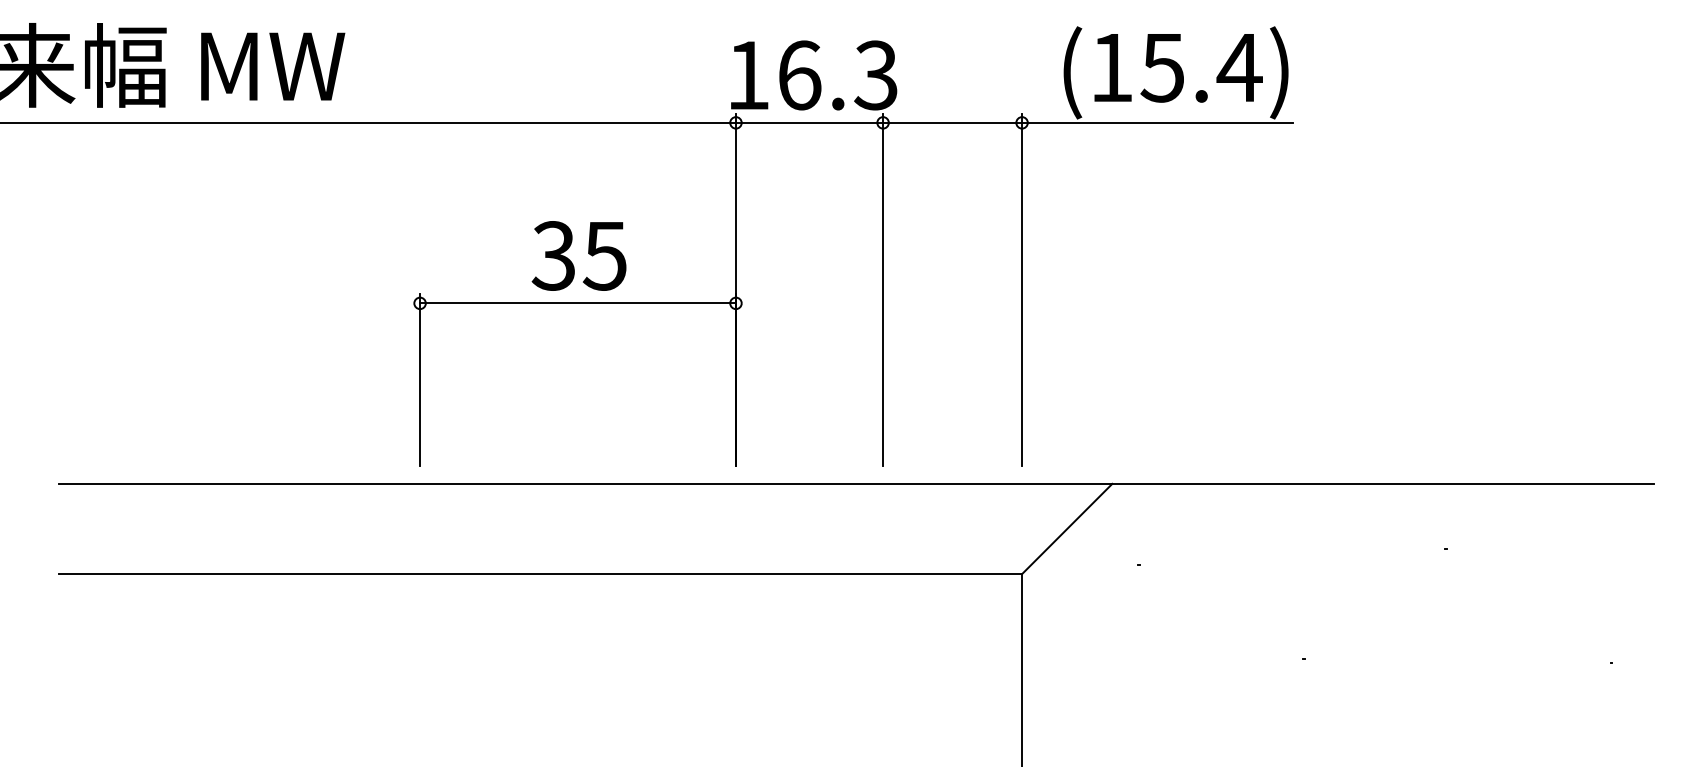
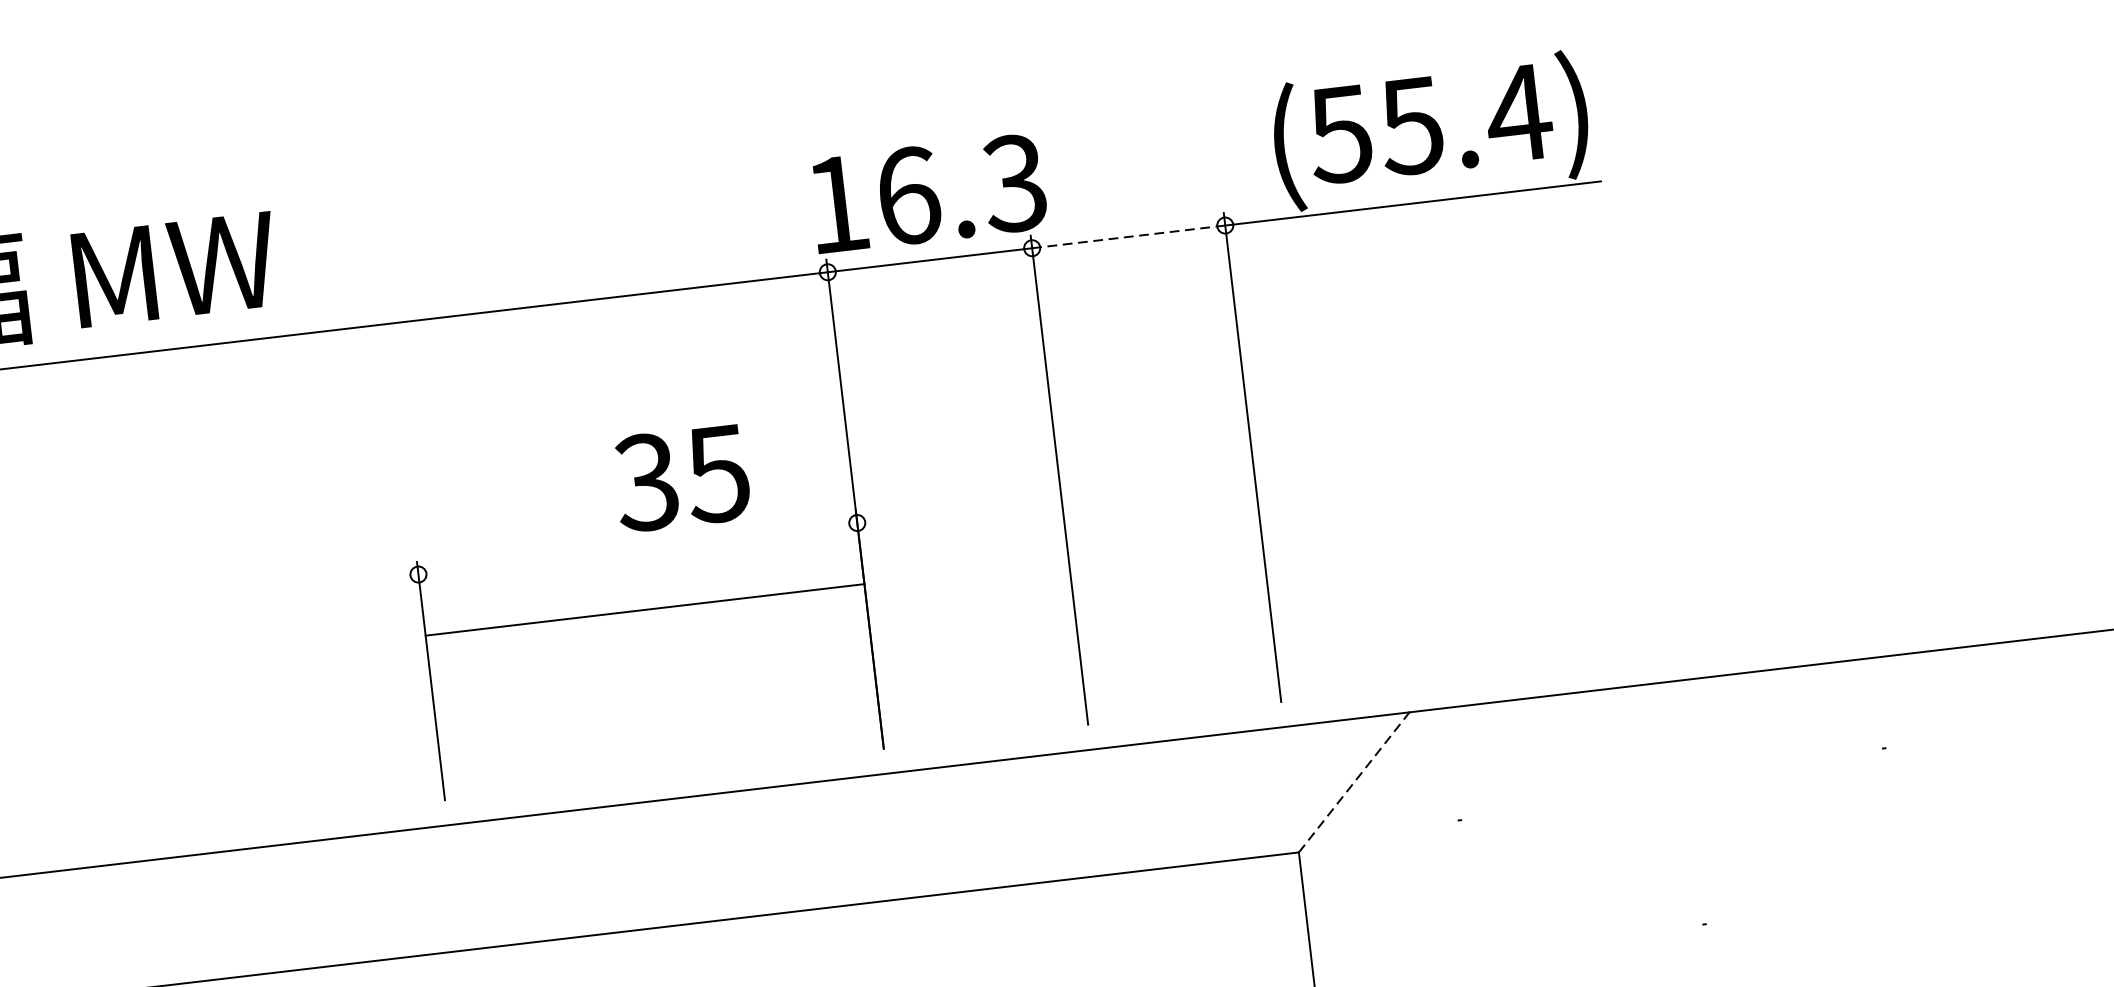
text: (1110, 68) -> (1339, 135), (15.4) -> (55.4)
line: (953, 122) -> (1129, 236), solid -> dashed
text: (578, 255) -> (680, 477), moved
line: (577, 303) -> (644, 610), moved
line: (1067, 529) -> (1354, 783), solid -> dashed

